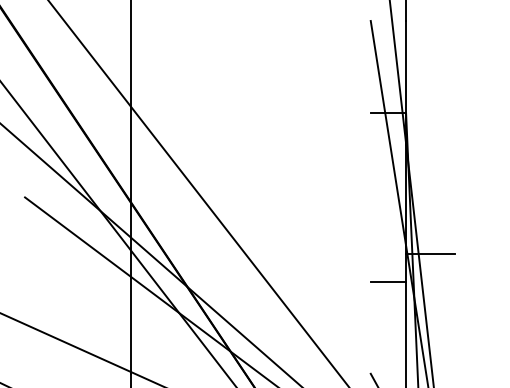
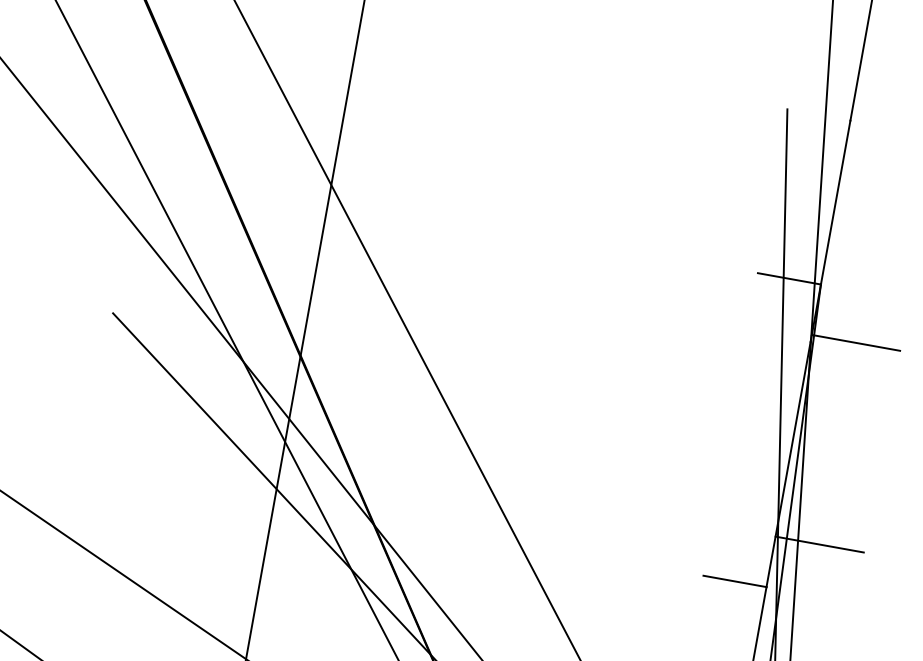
line: (430, 140) -> (855, 341), added

